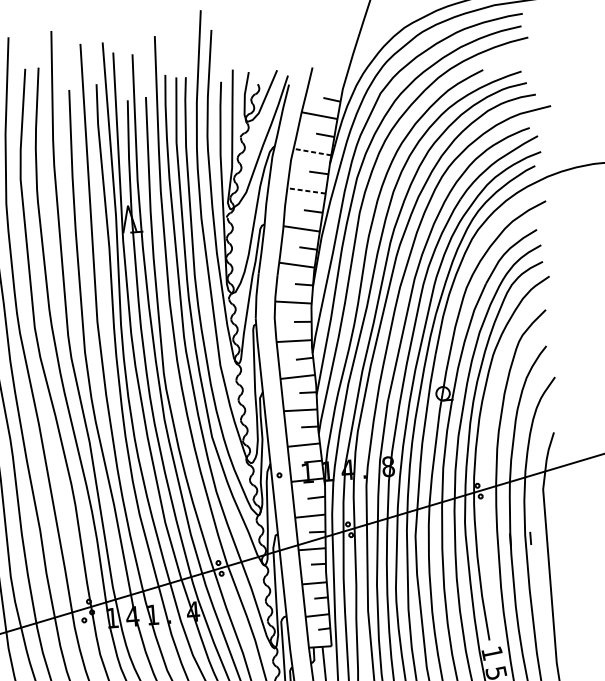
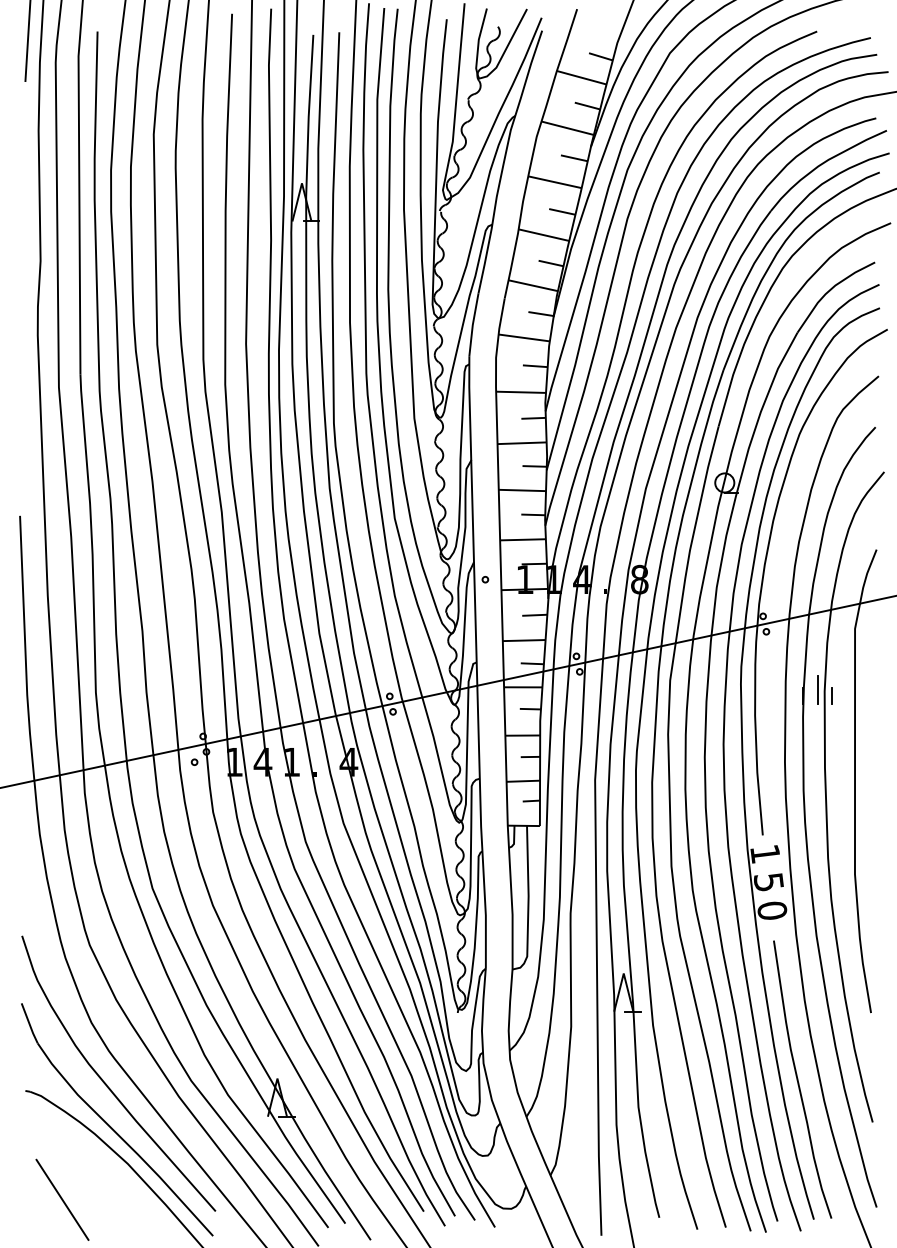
line: (312, 152) -> (567, 128), dashed -> solid
line: (306, 191) -> (554, 182), dashed -> solid
line: (520, 534) -> (817, 689), added

